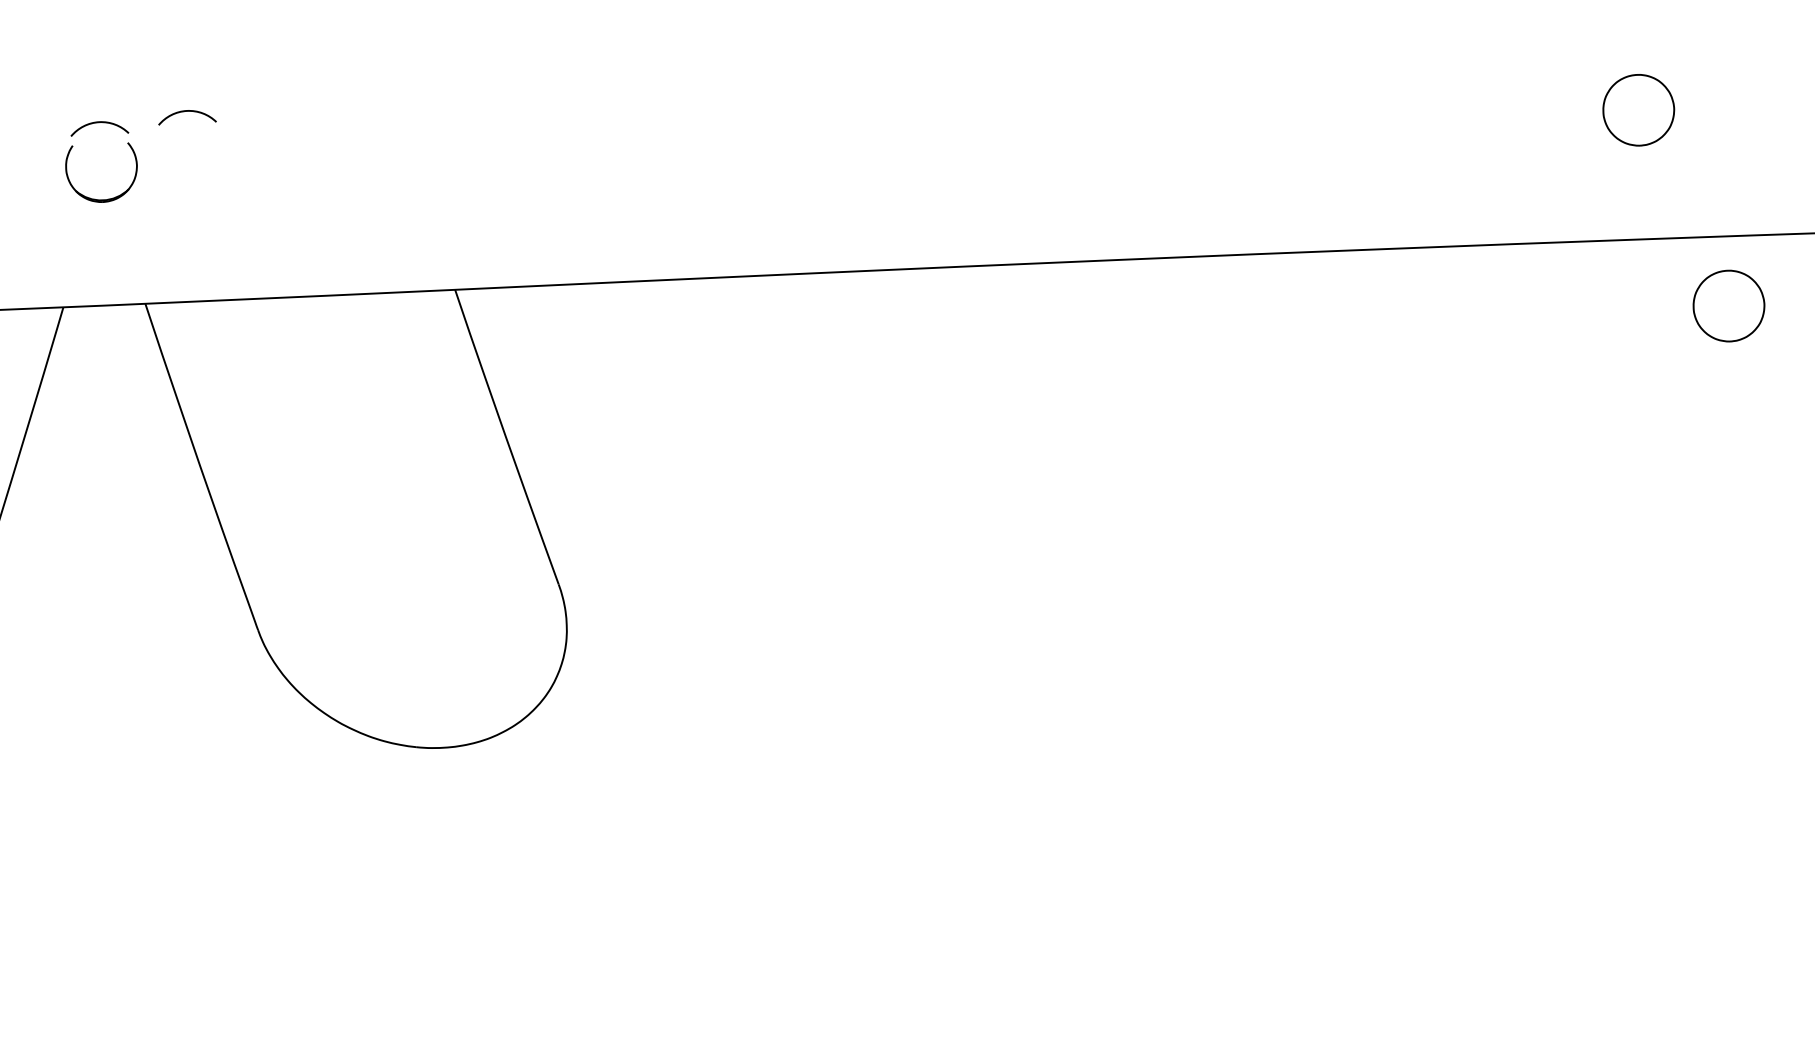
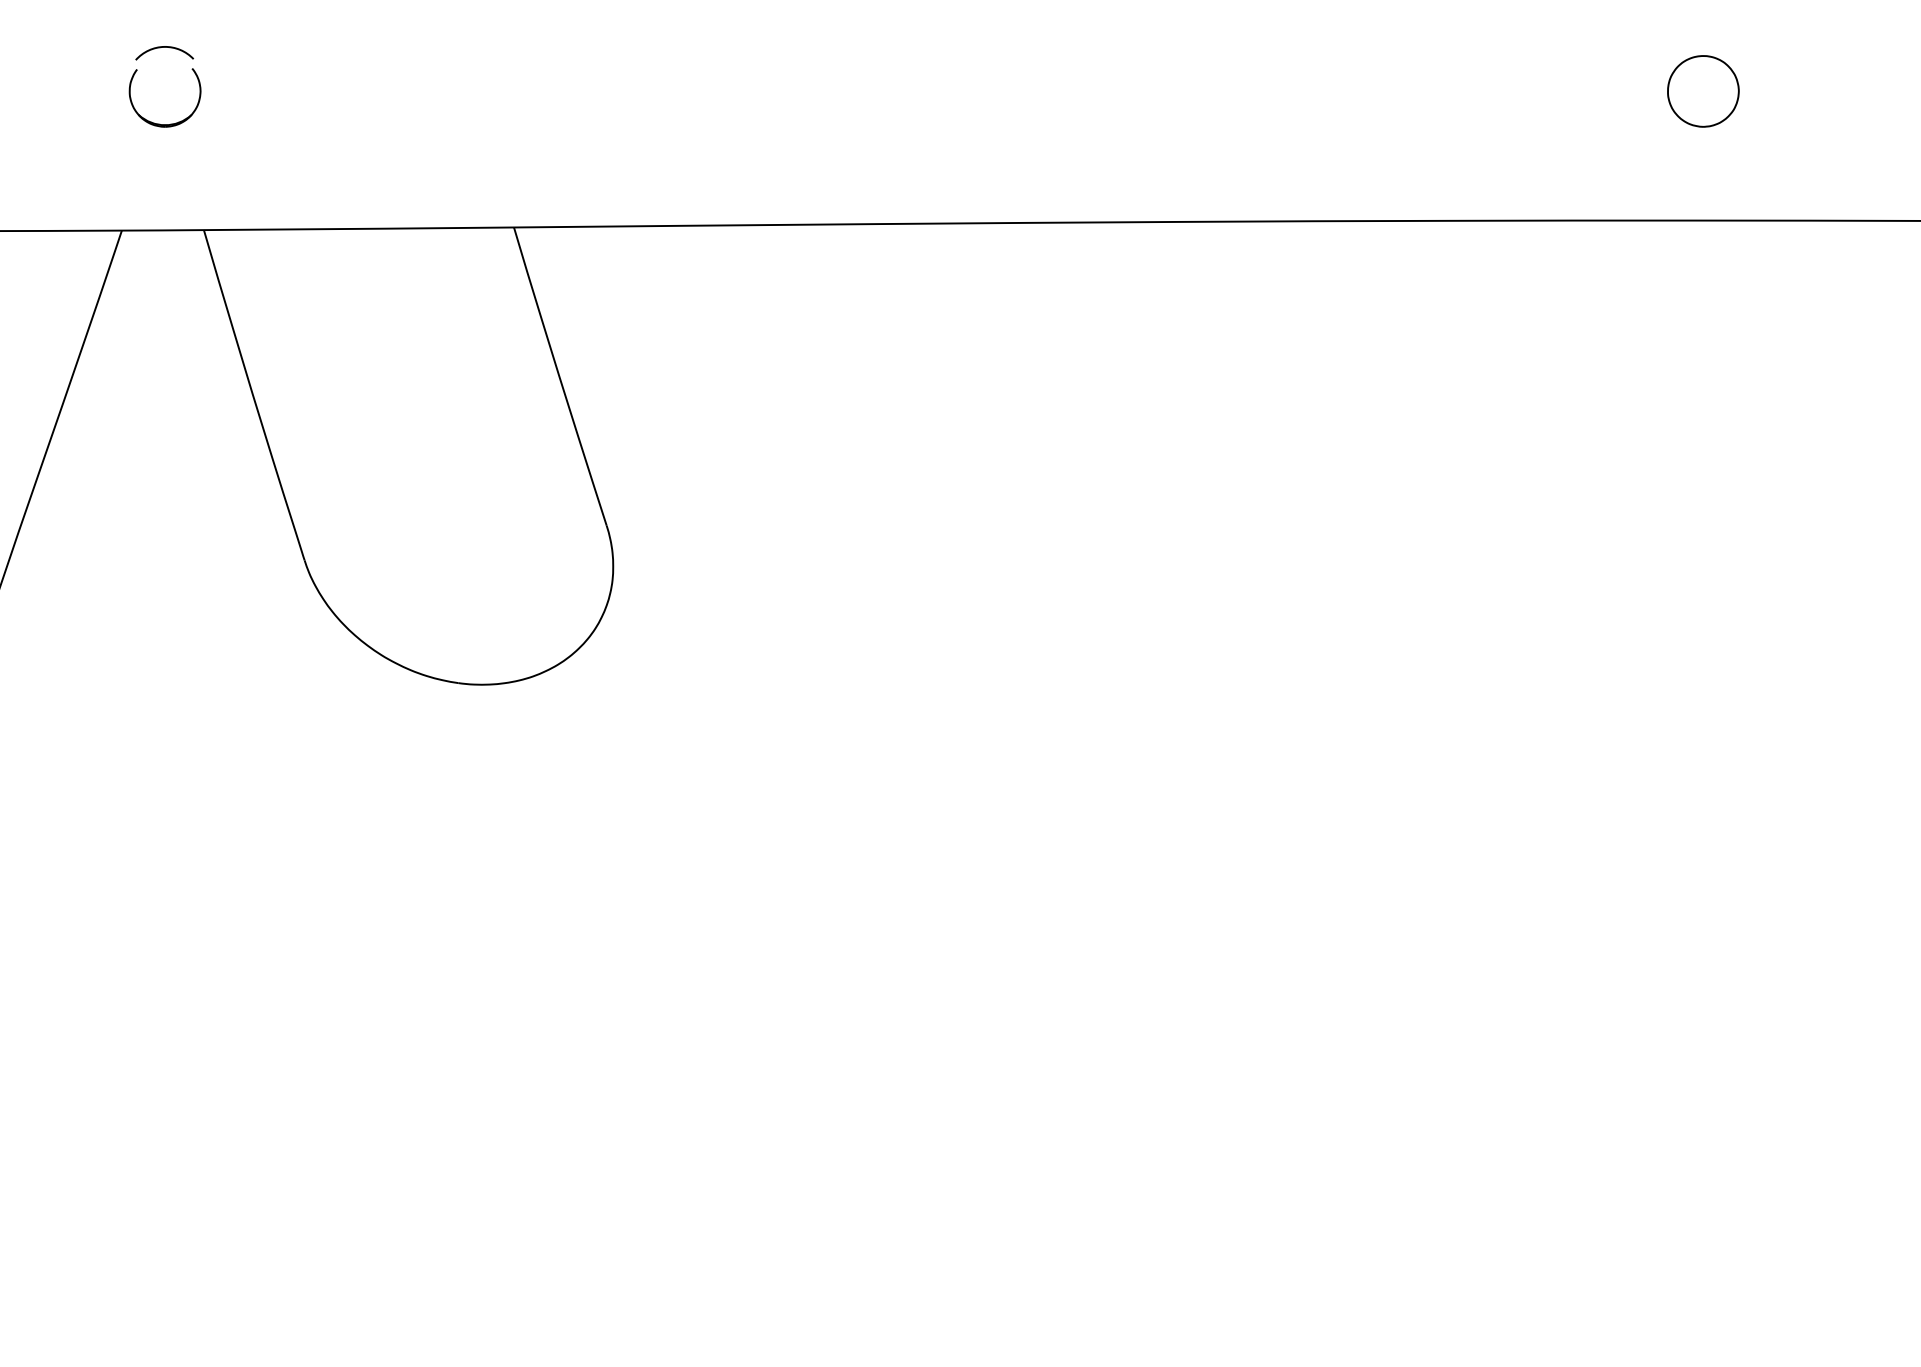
arc: (186, 111) -> (252, 39), removed
part: (1729, 306) -> (1786, 290), removed

